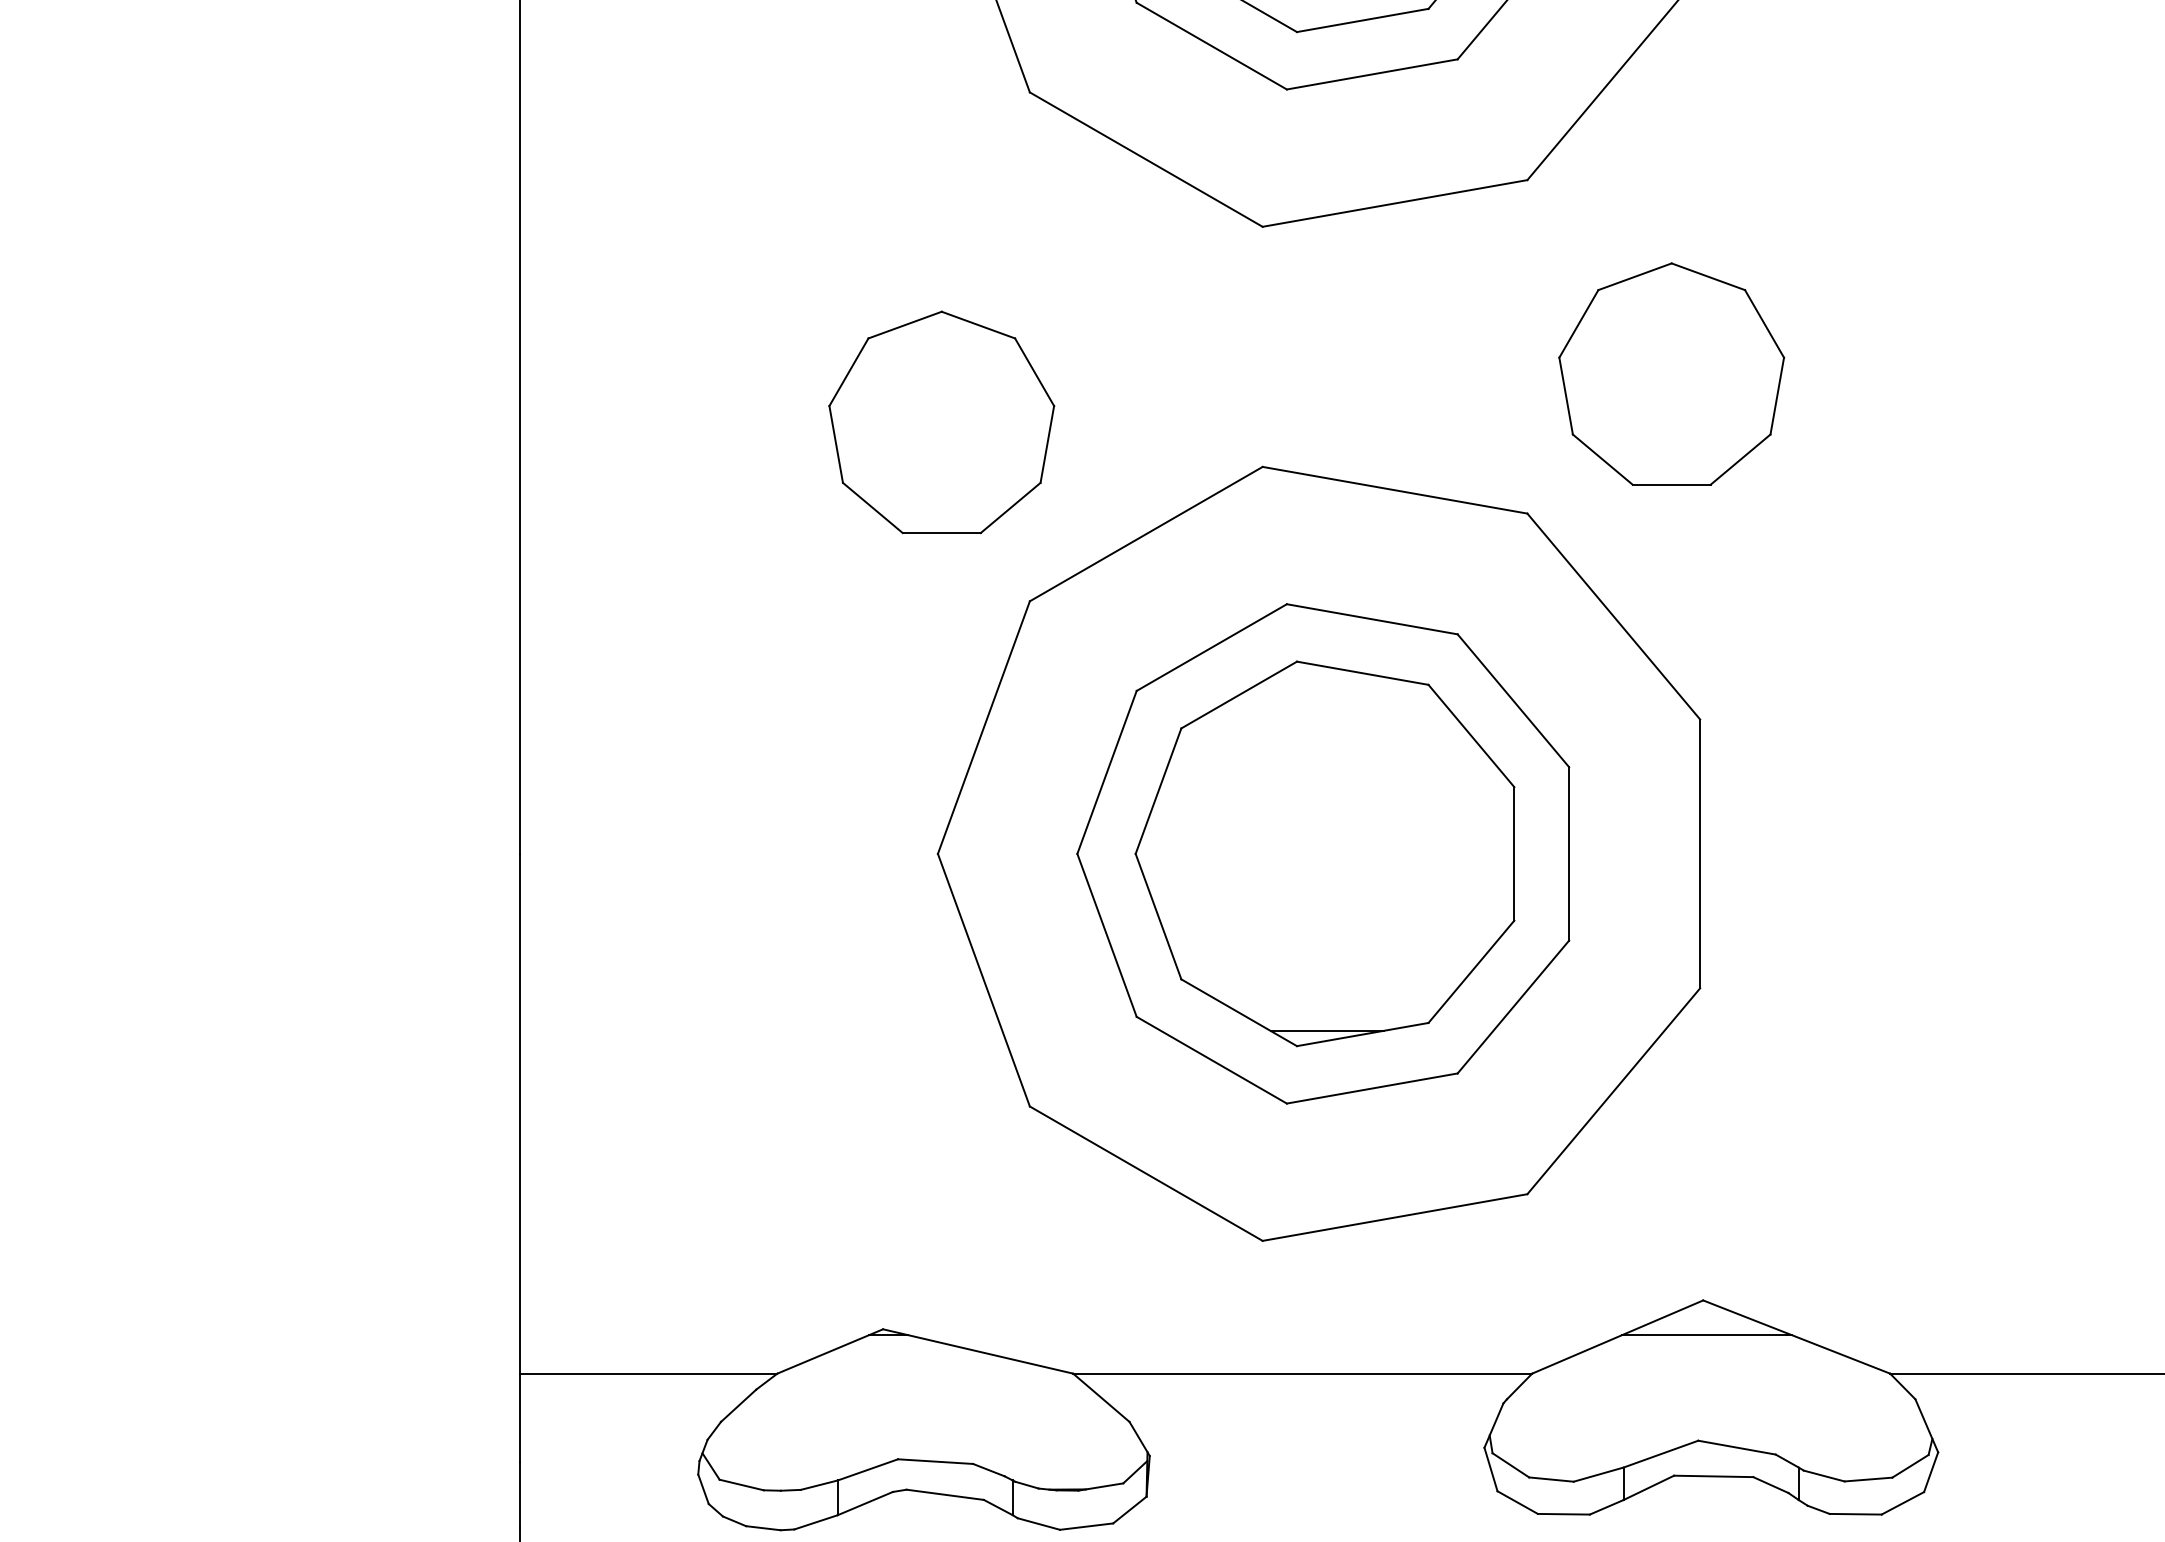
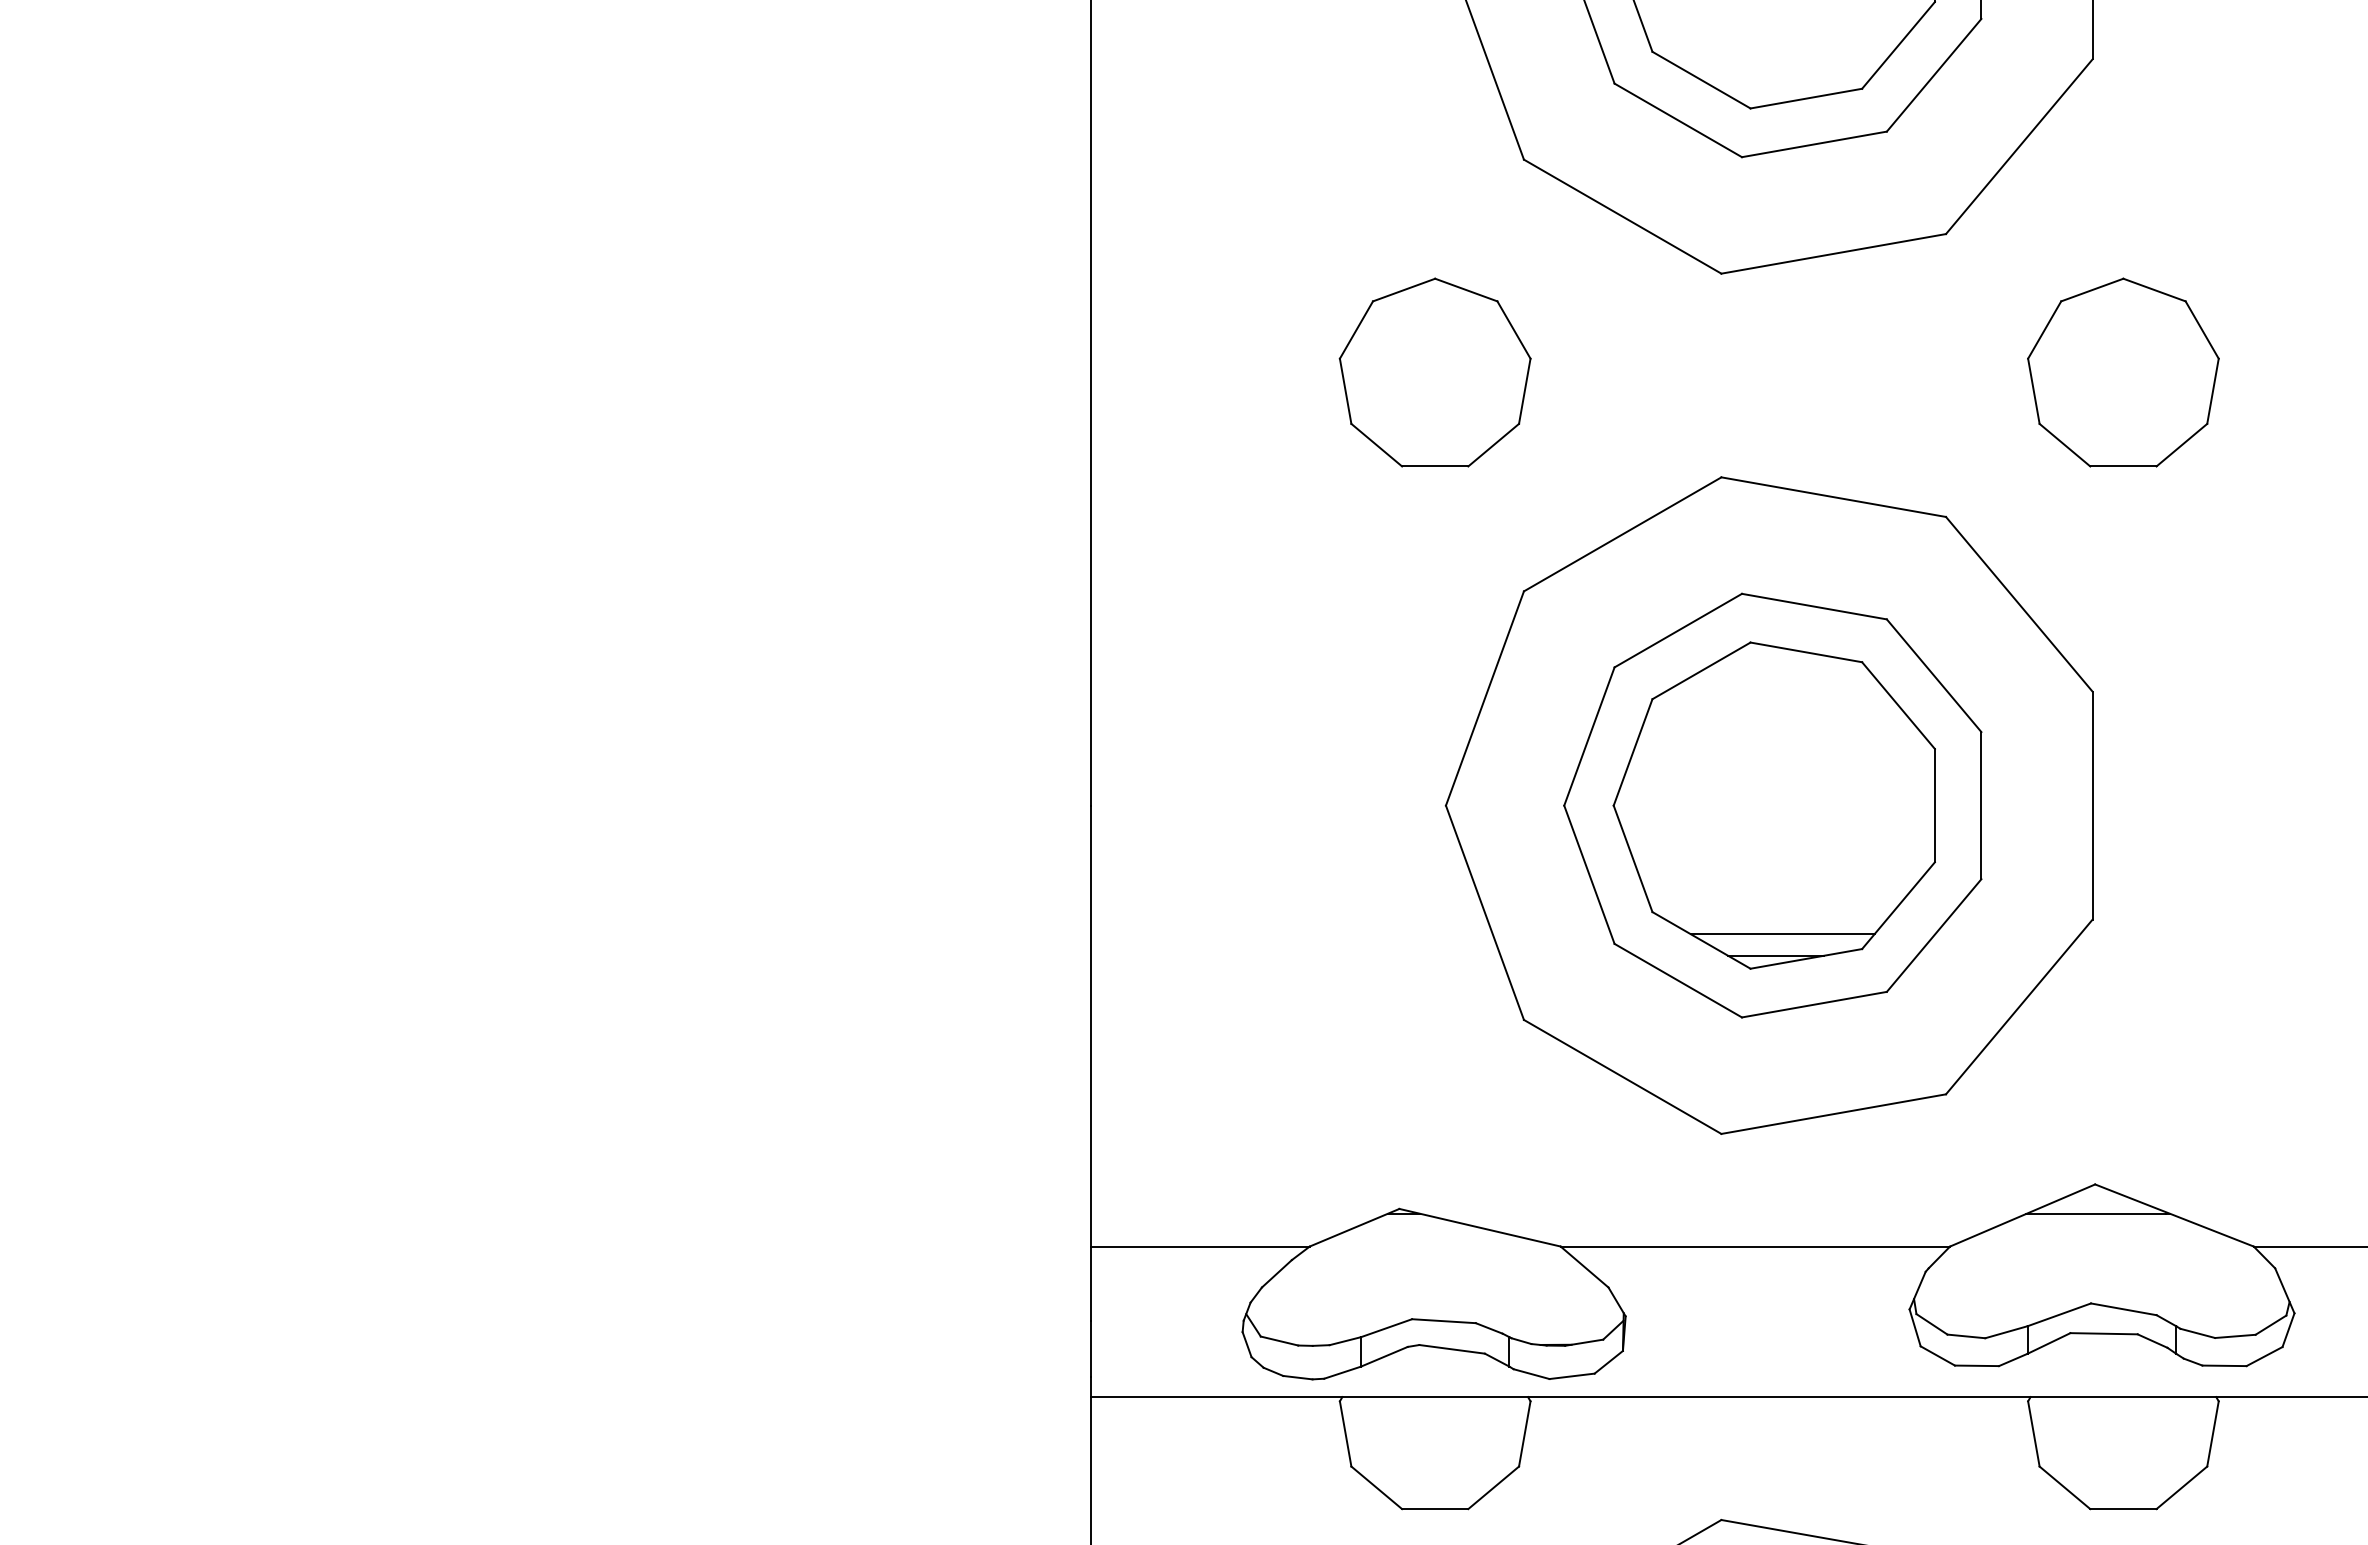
part: (1671, 373) -> (2123, 372), moved
part: (940, 422) -> (1434, 372), moved
line: (1334, 1005) -> (1782, 934), added

